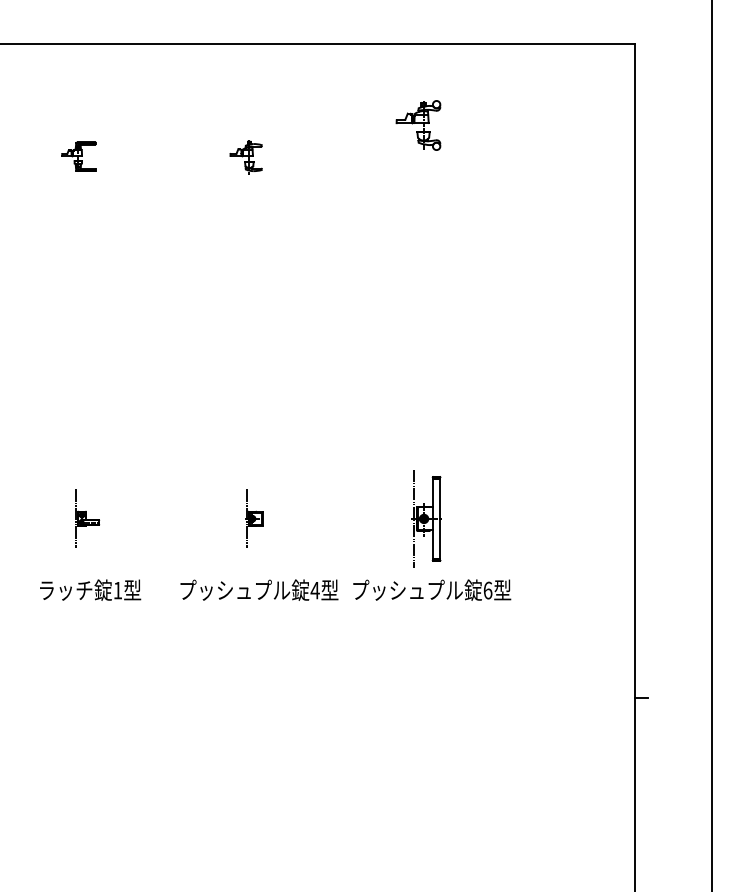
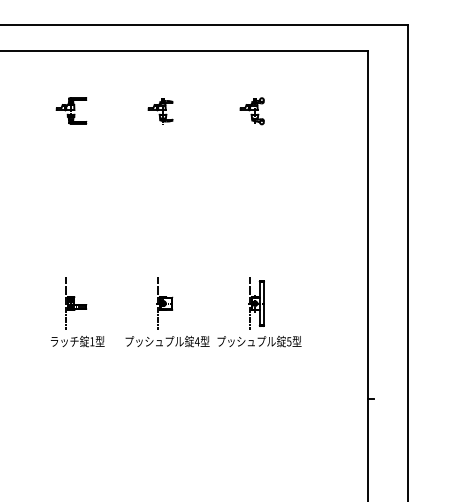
part: (417, 125) -> (251, 111), moved
part: (78, 156) -> (71, 110), size x1.67
part: (246, 157) -> (160, 111), size x1.43
part: (88, 518) -> (76, 303), size x1.67
part: (253, 518) -> (164, 303), size x1.67
text: (488, 590) -> (289, 341), 6 -> 5

